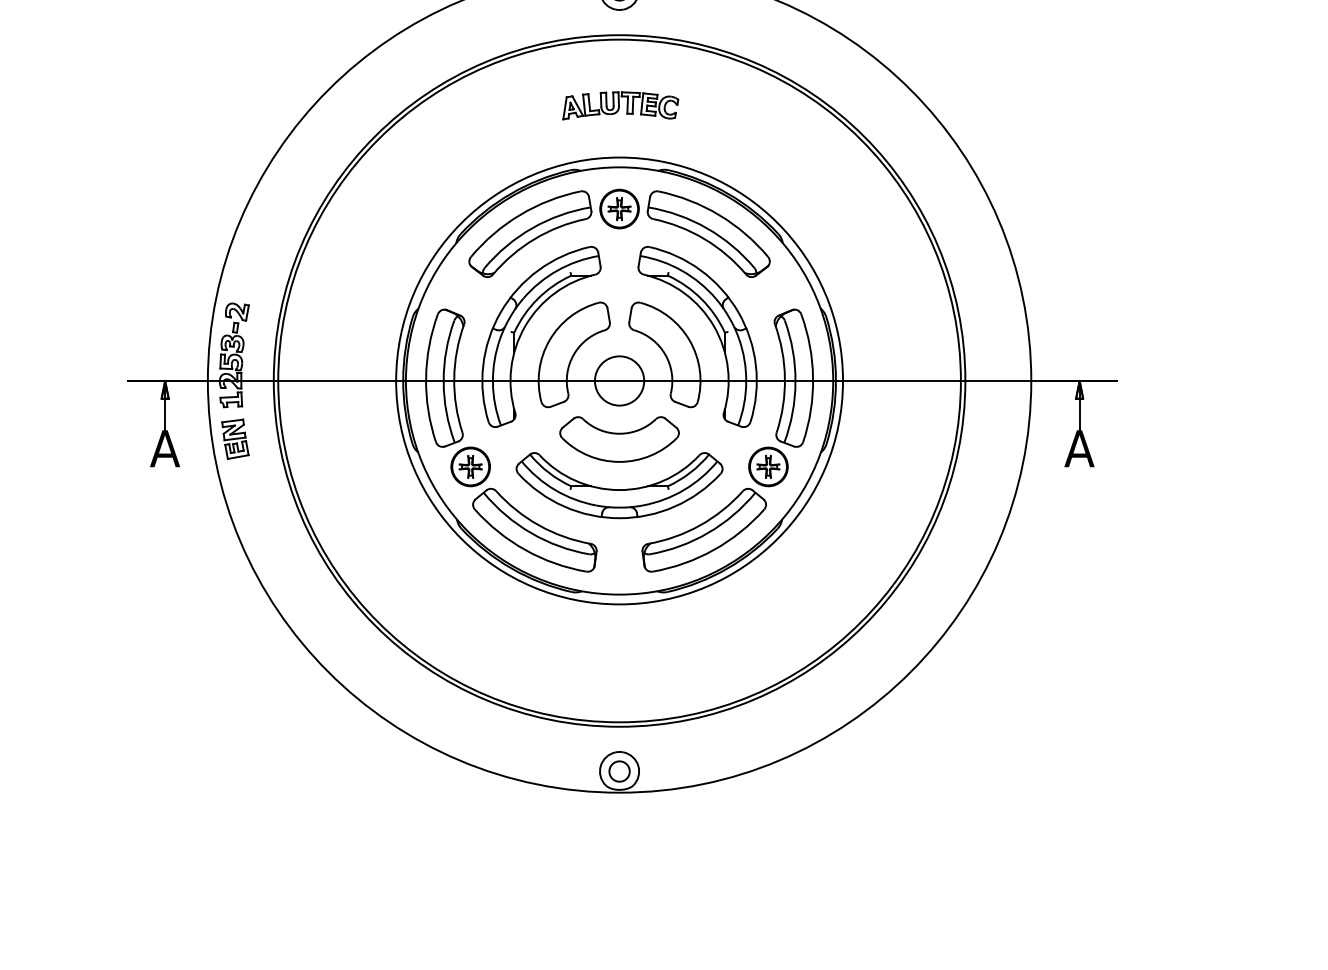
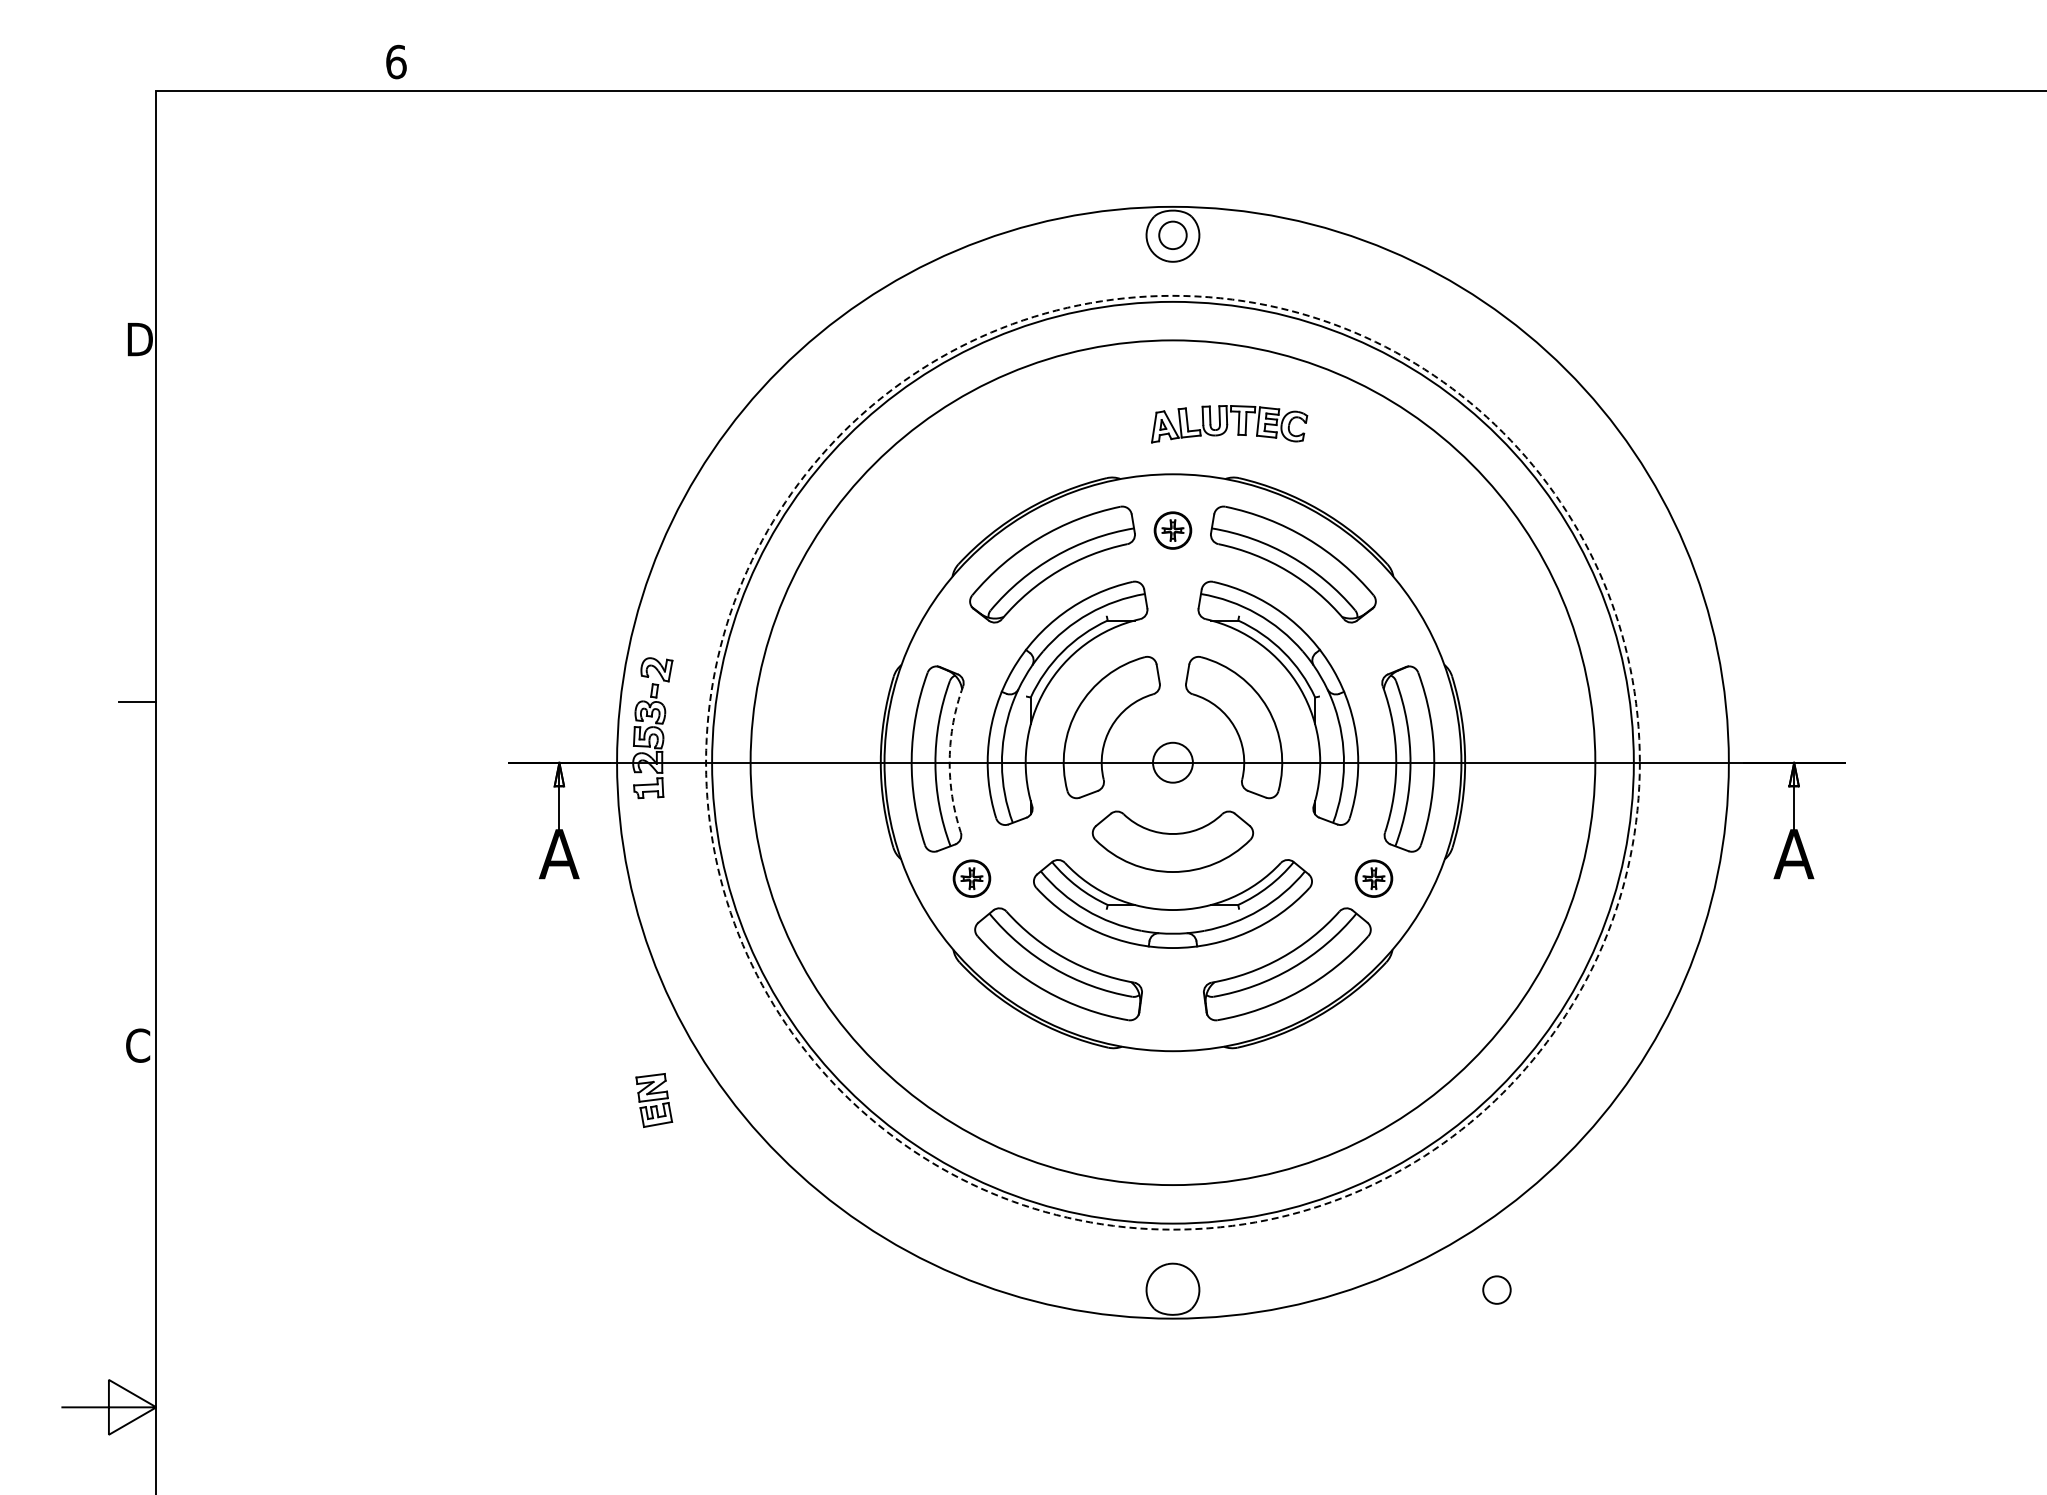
part: (620, 106) -> (1229, 424), moved
part: (619, 208) -> (1172, 530), size x0.7
arc: (454, 378) -> (949, 759), solid -> dashed
circle: (619, 380) -> (1172, 762), size x0.6
circle: (619, 380) -> (1172, 762), size x1.4
circle: (619, 380) -> (1172, 762), solid -> dashed
part: (235, 439) -> (654, 1100), moved
part: (470, 466) -> (971, 878), size x0.7
part: (768, 466) -> (1373, 878), size x0.7
circle: (619, 771) -> (1496, 1289), moved

